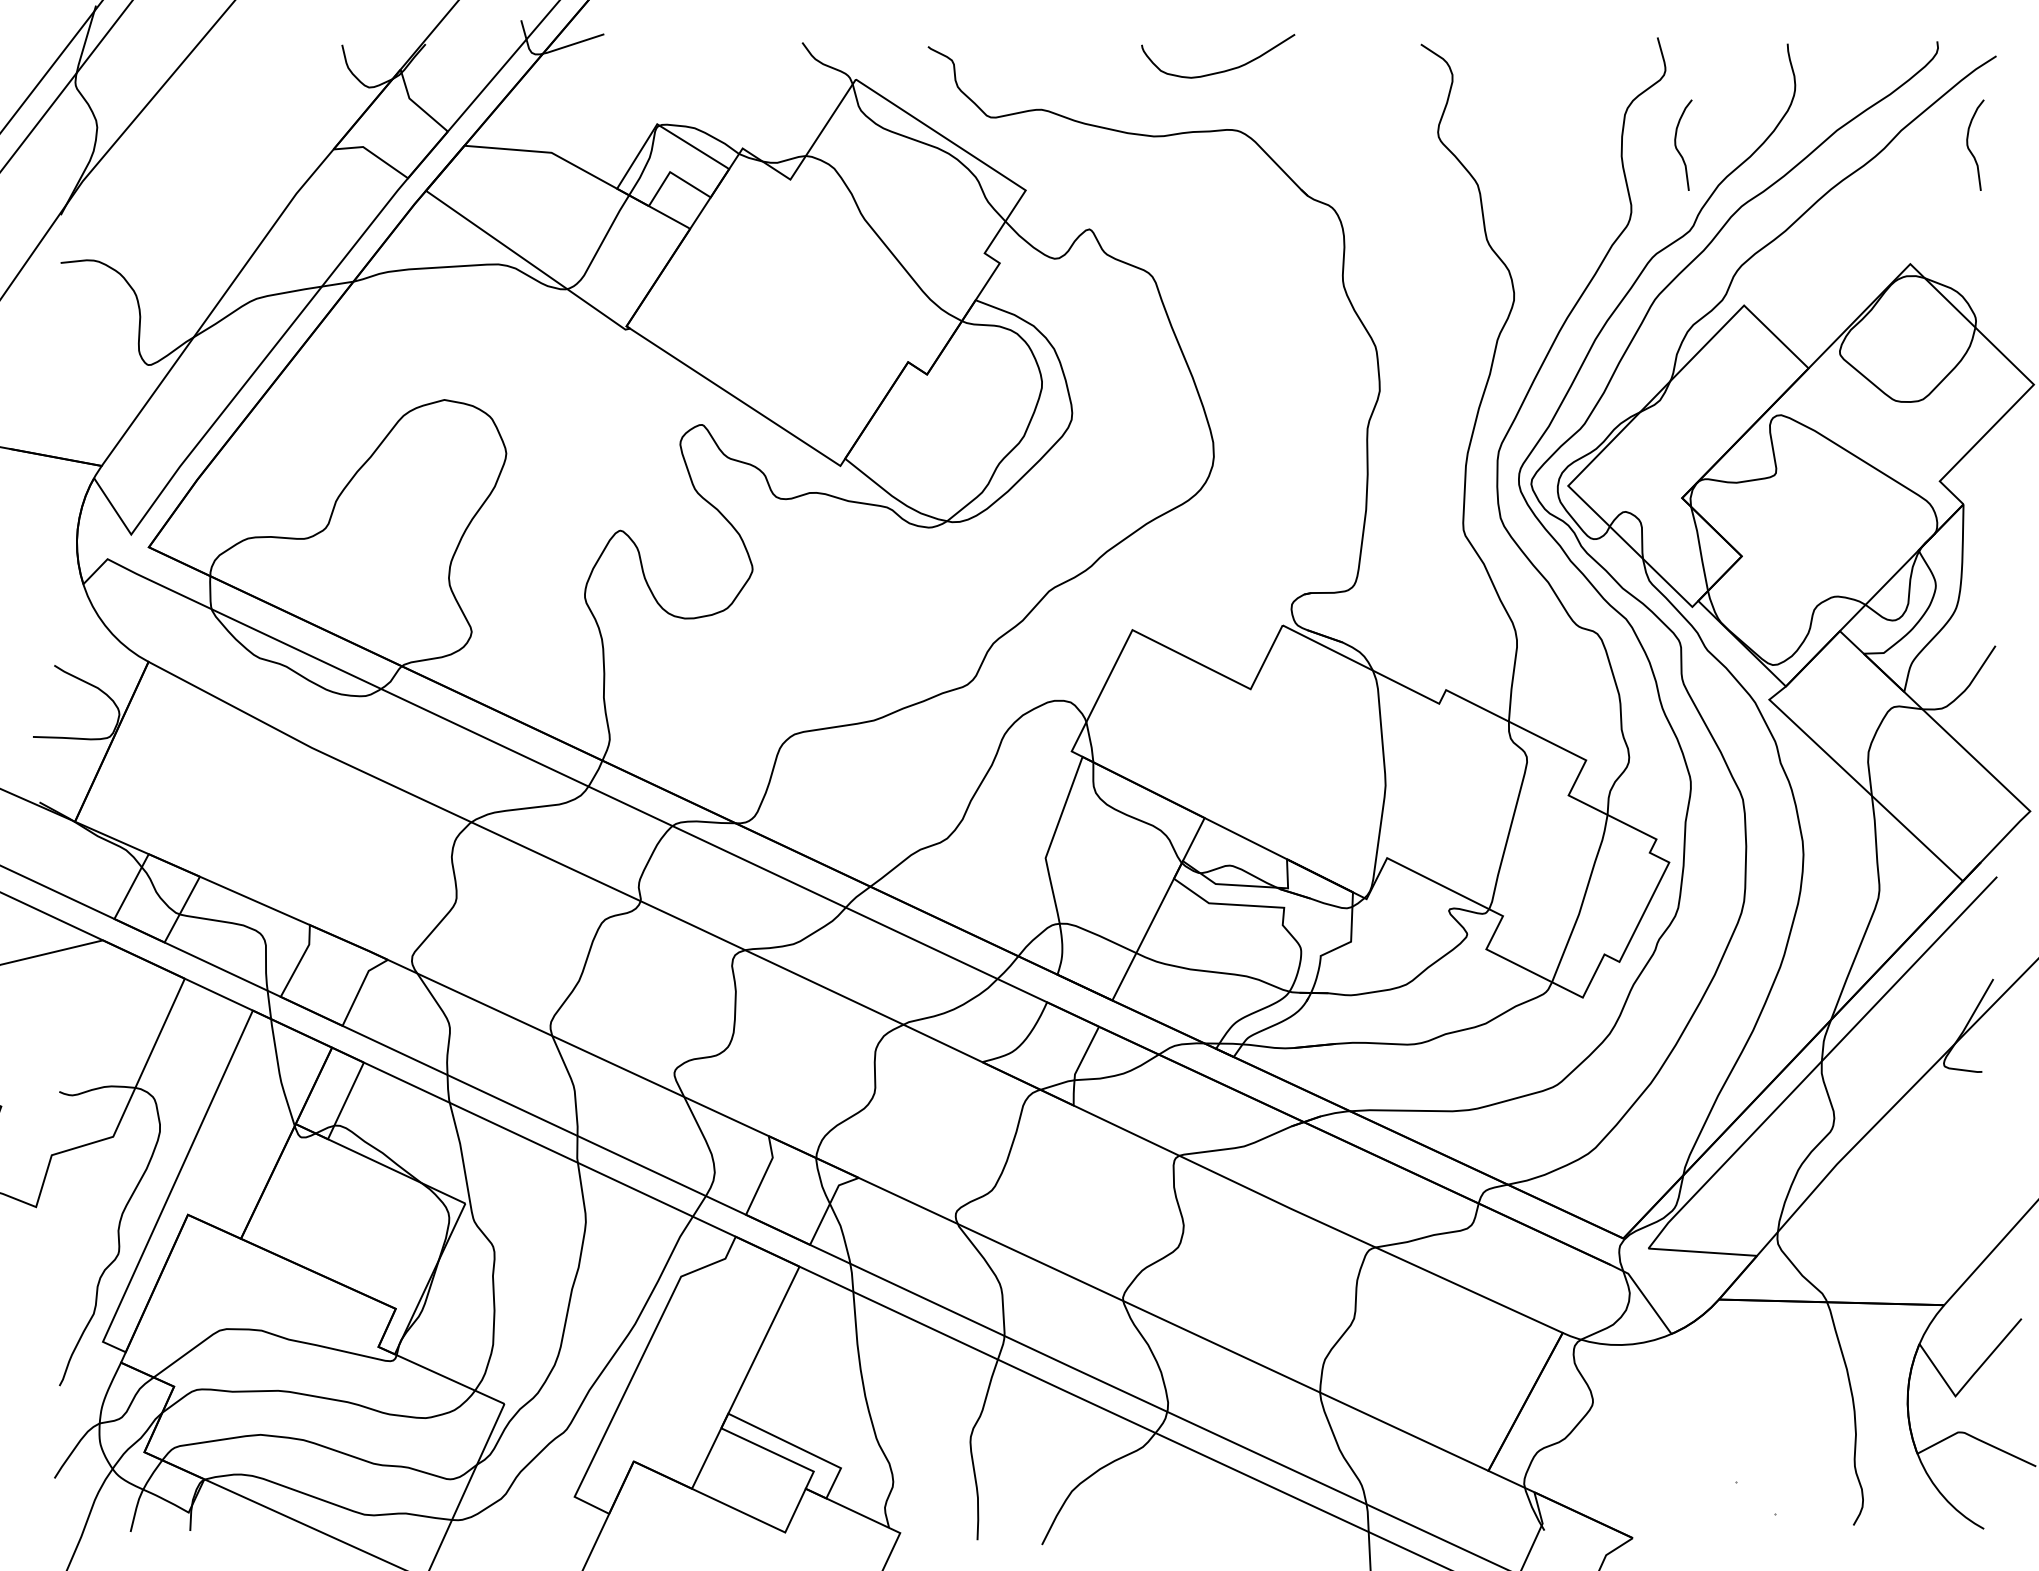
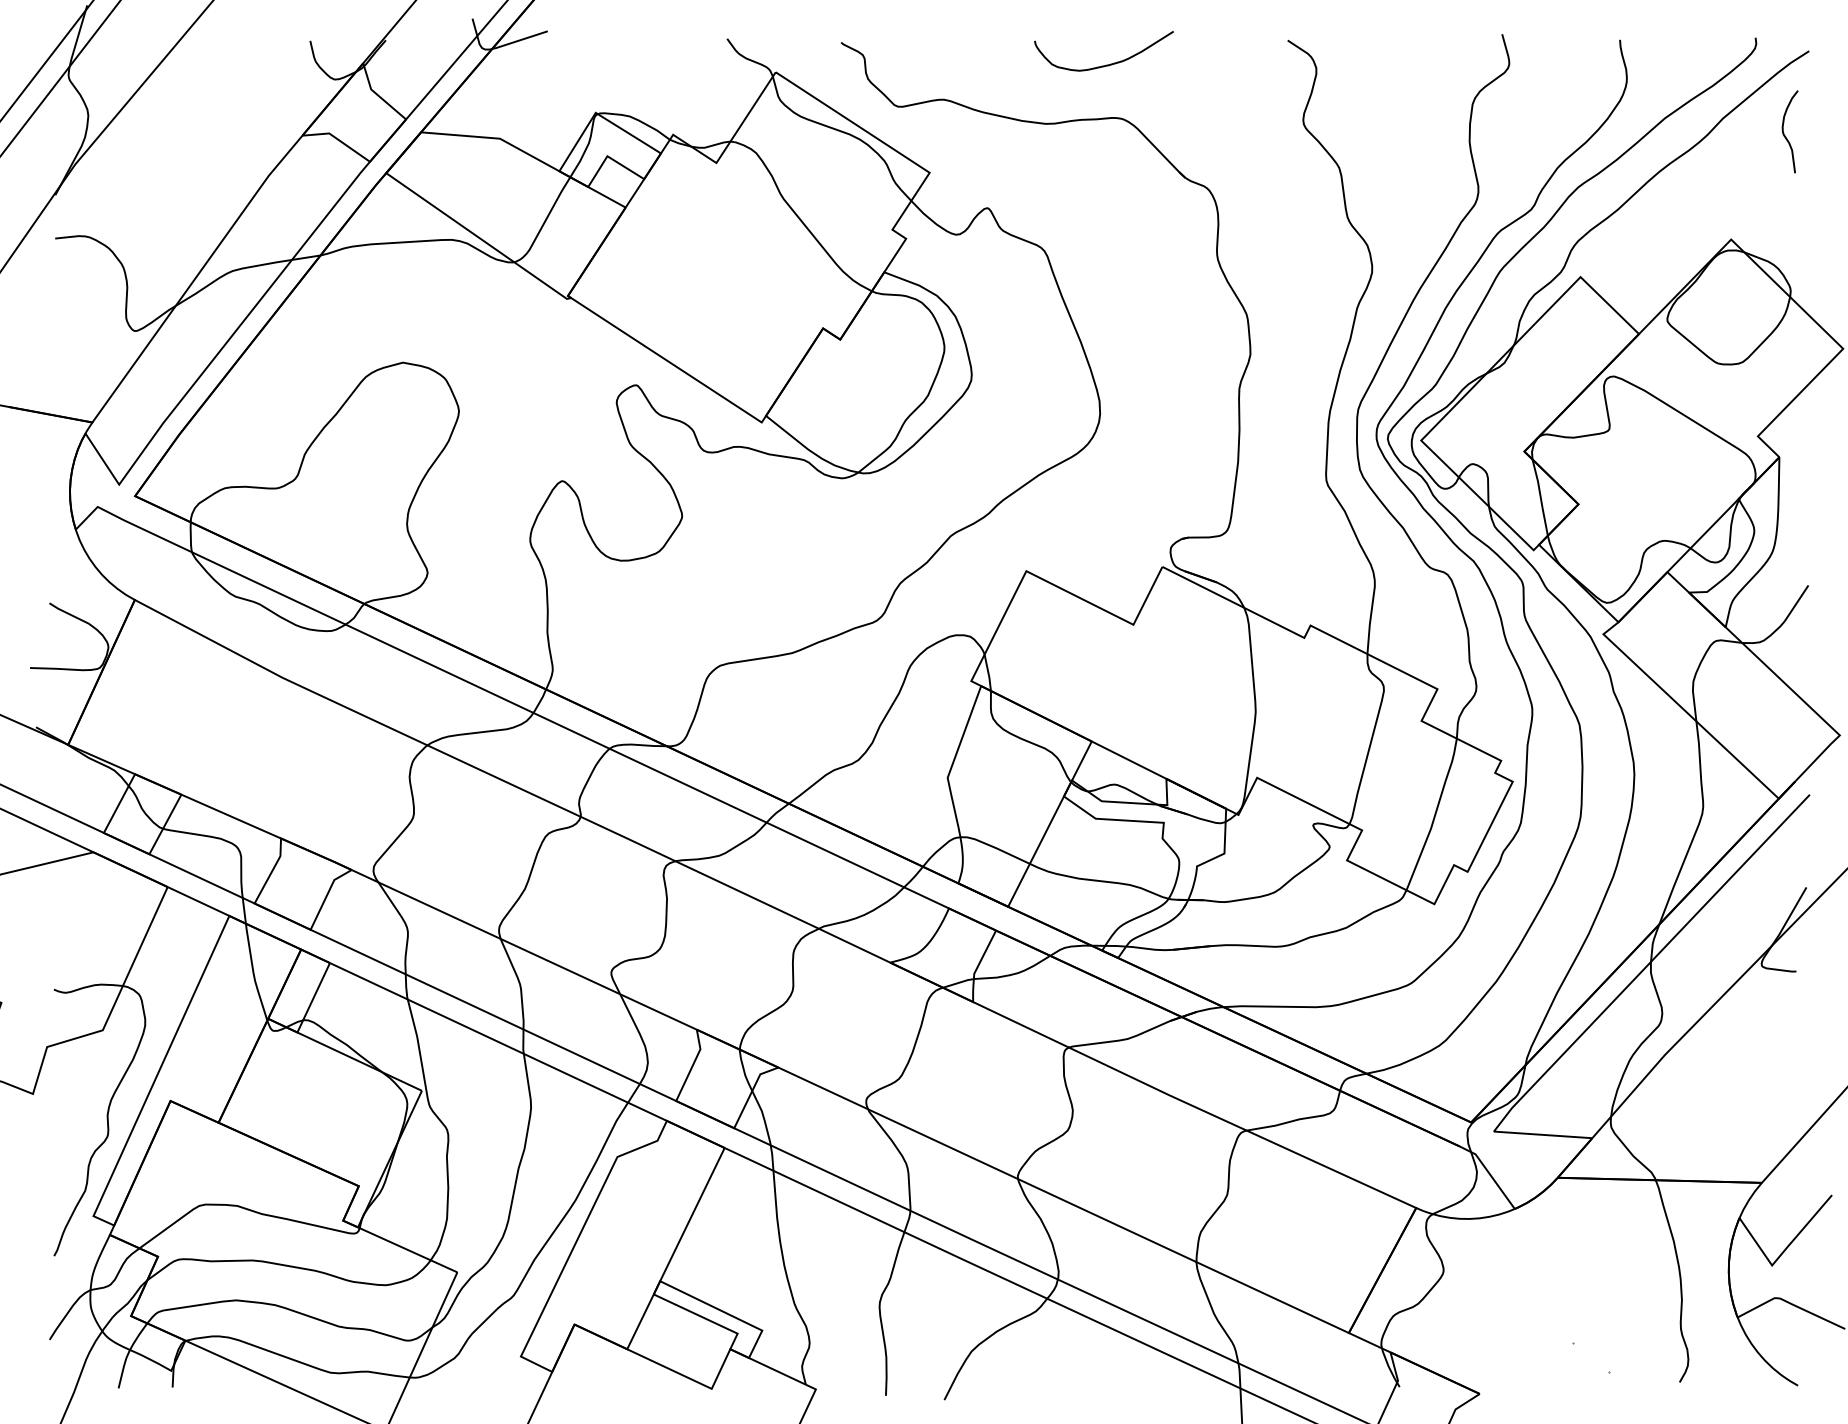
curve: (1676, 144) -> (1519, 131), removed

